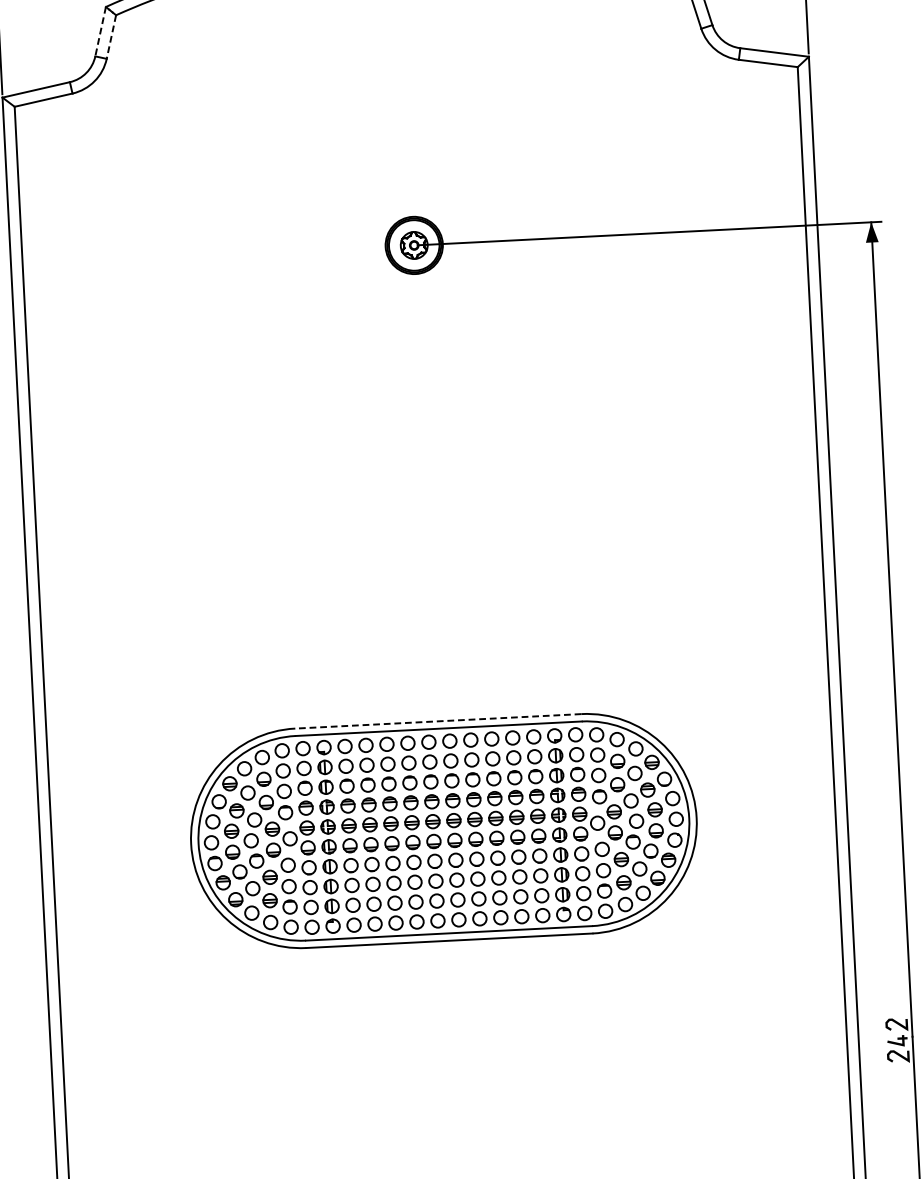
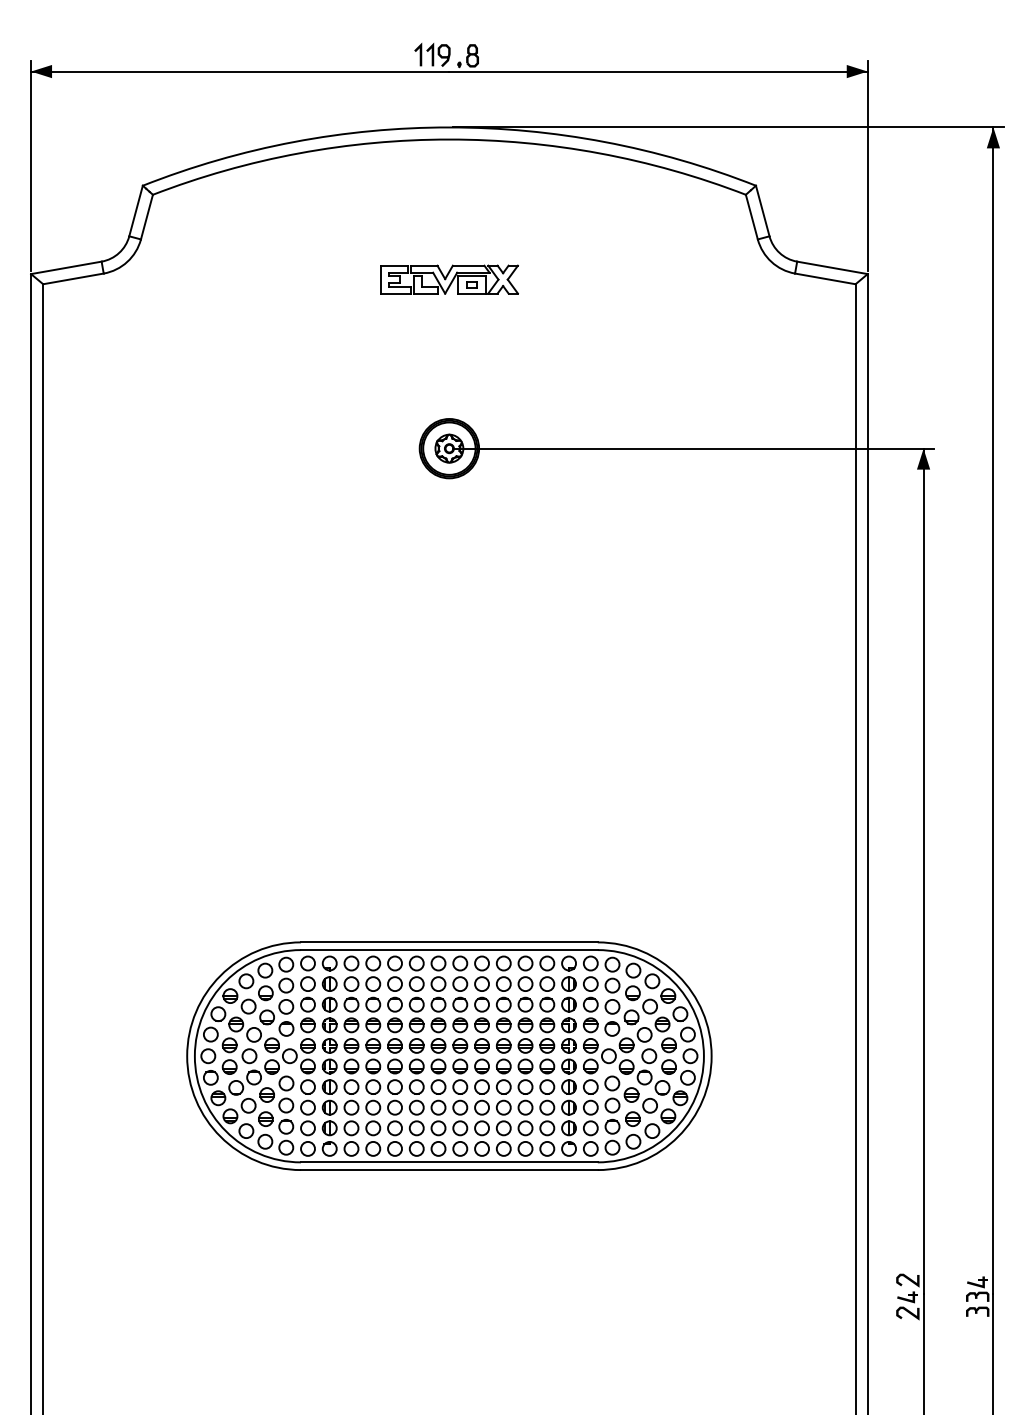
line: (100, 32) -> (135, 211), dashed -> solid
line: (110, 37) -> (146, 217), dashed -> solid
part: (406, 82) -> (449, 279), added
line: (437, 721) -> (448, 942), dashed -> solid

